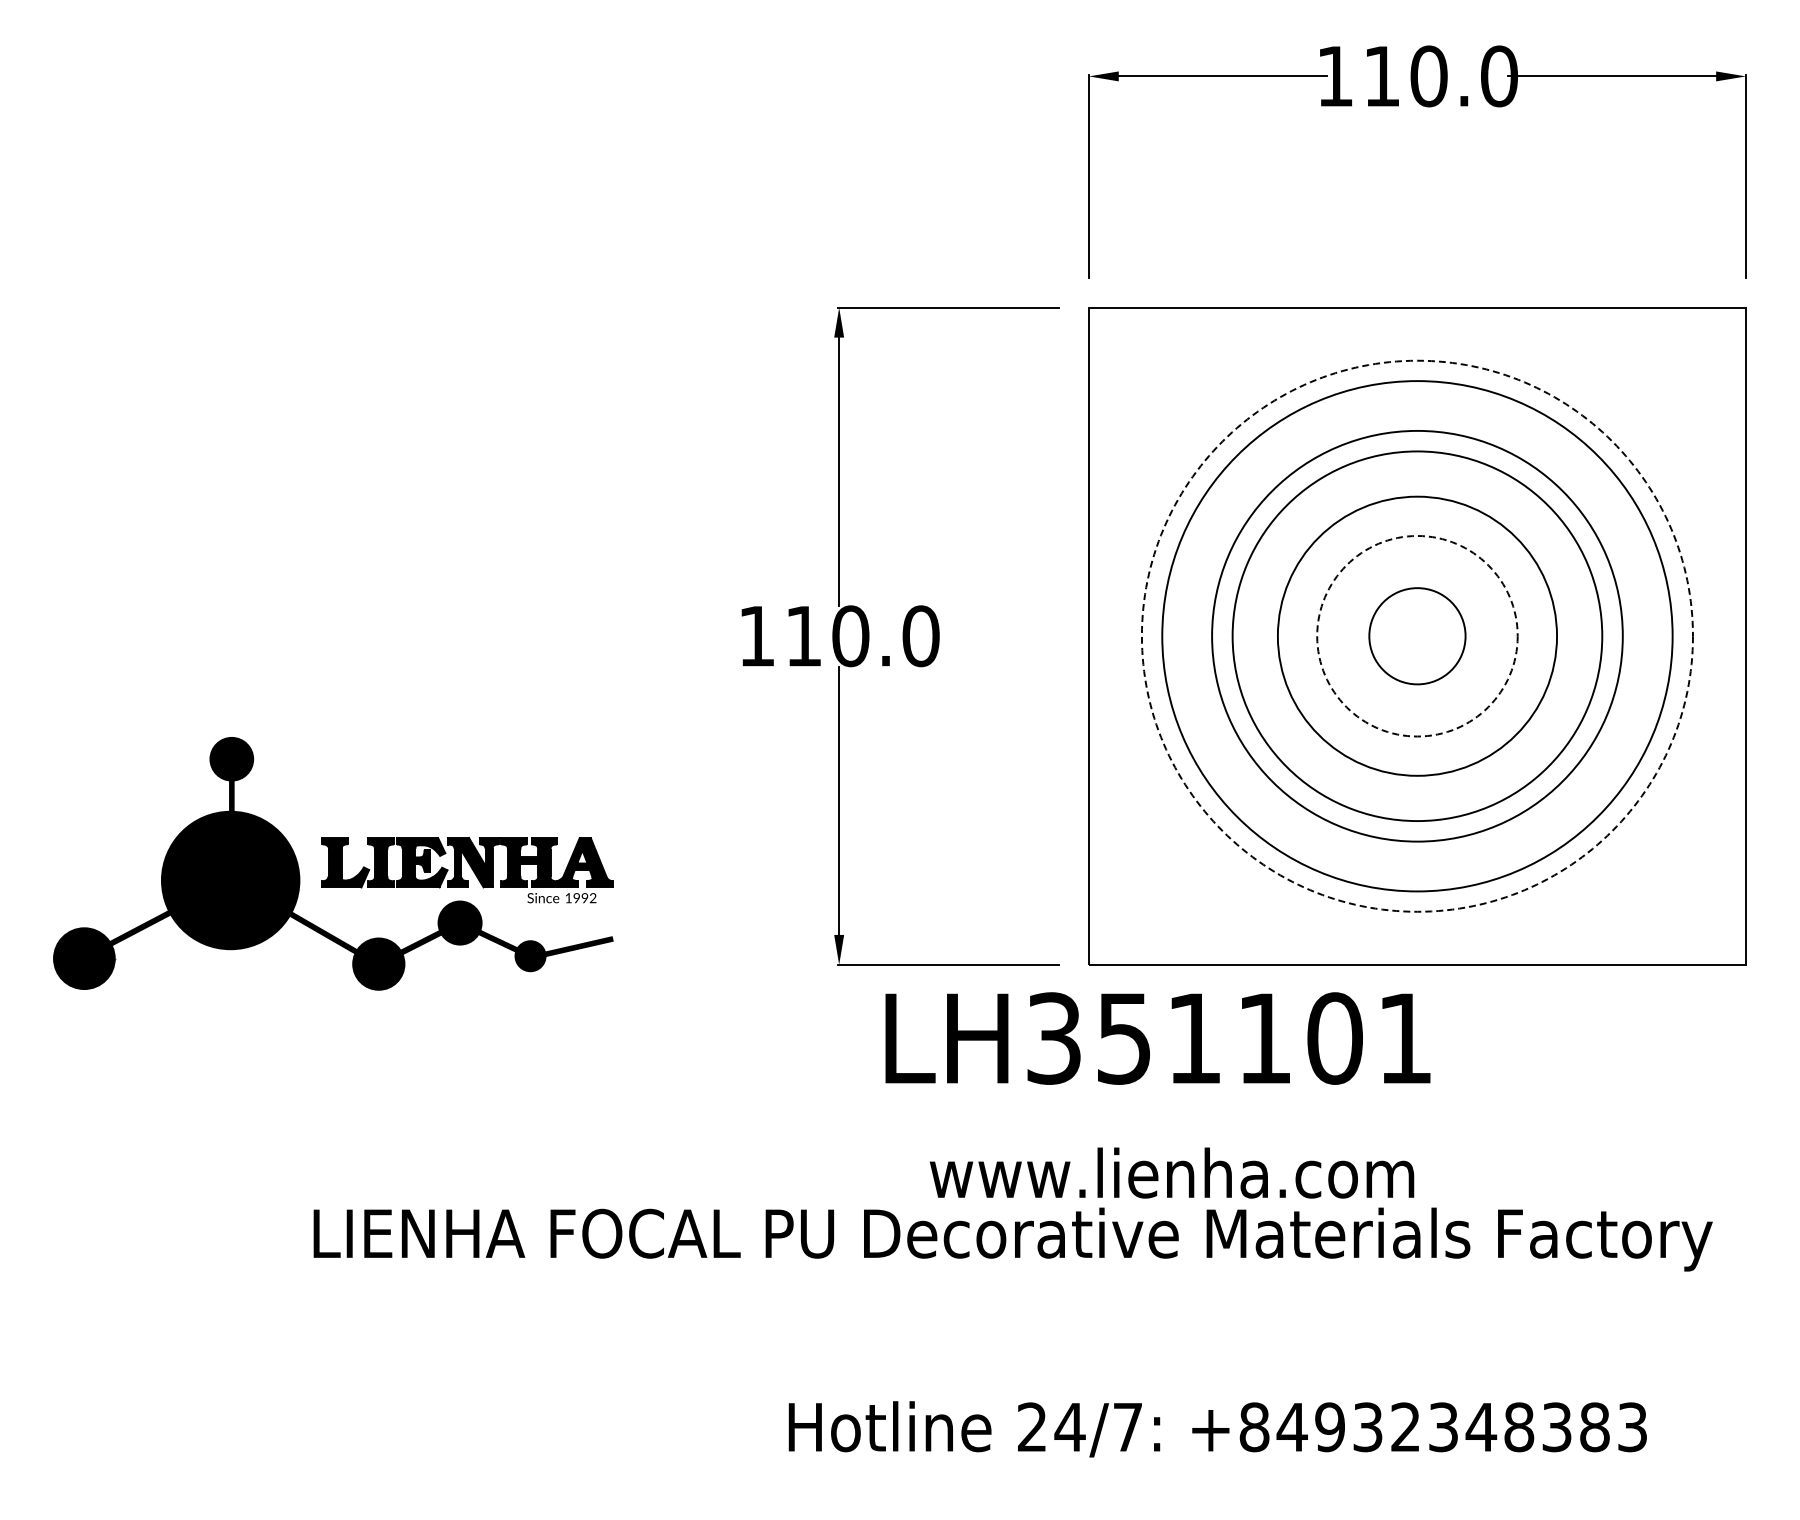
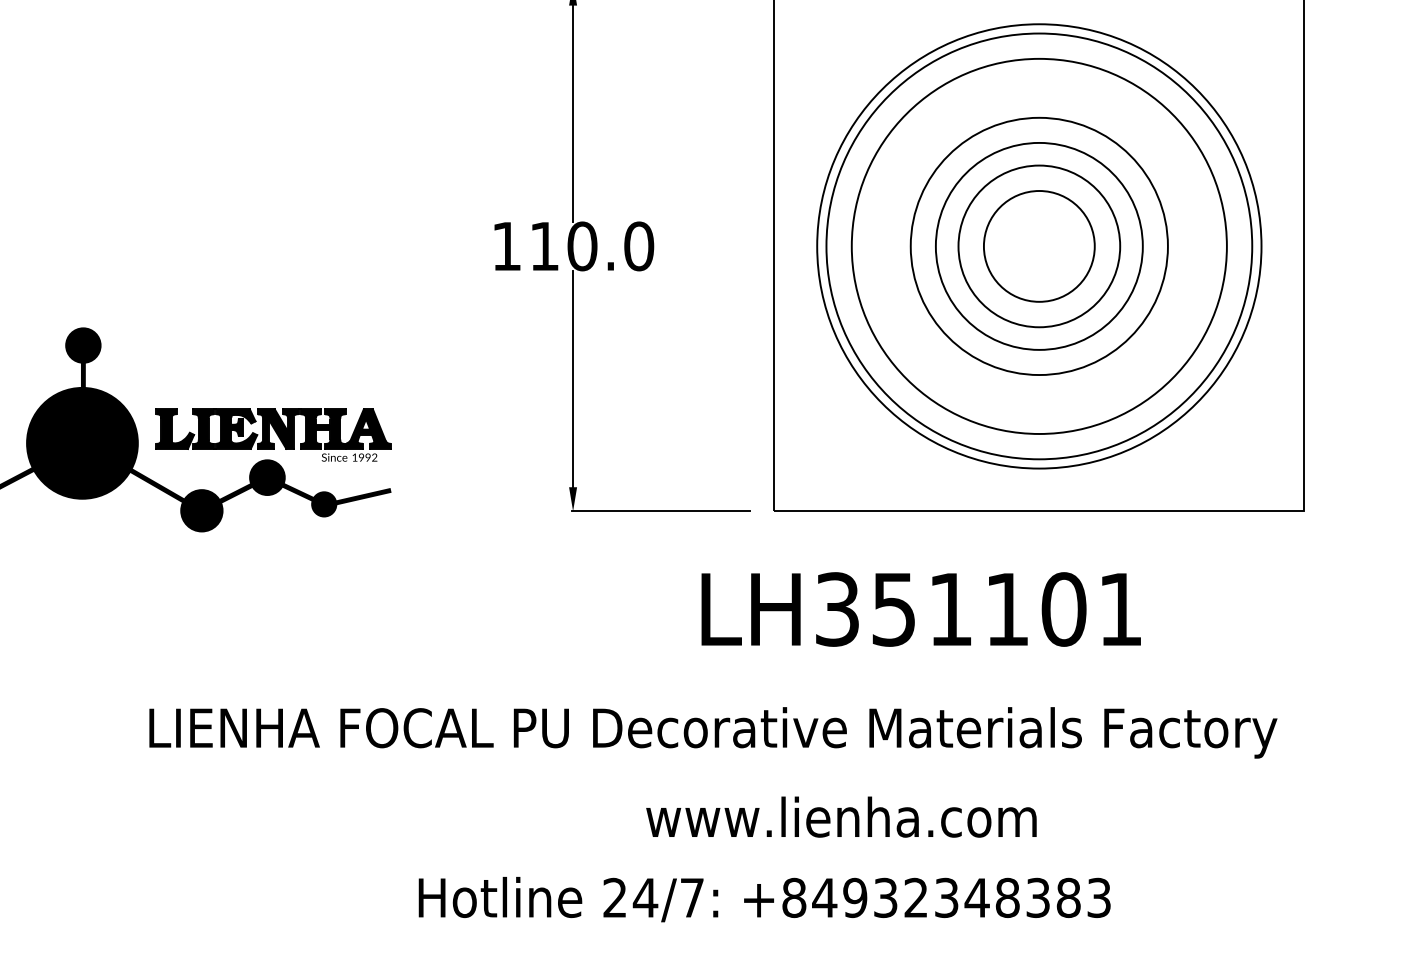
circle: (1416, 635) -> (1038, 245), dashed -> solid
circle: (1416, 635) -> (1038, 245), size x0.62
circle: (1417, 635) -> (1039, 245), size x0.62
circle: (1417, 635) -> (1039, 245), size x1.67
circle: (1417, 636) -> (1039, 246), dashed -> solid
circle: (1417, 636) -> (1039, 246), size x1.43
circle: (1417, 636) -> (1039, 246), size x1.43
text: (1157, 1038) -> (920, 609), moved
text: (1172, 1172) -> (841, 816), moved
text: (1217, 1429) -> (764, 899), moved

